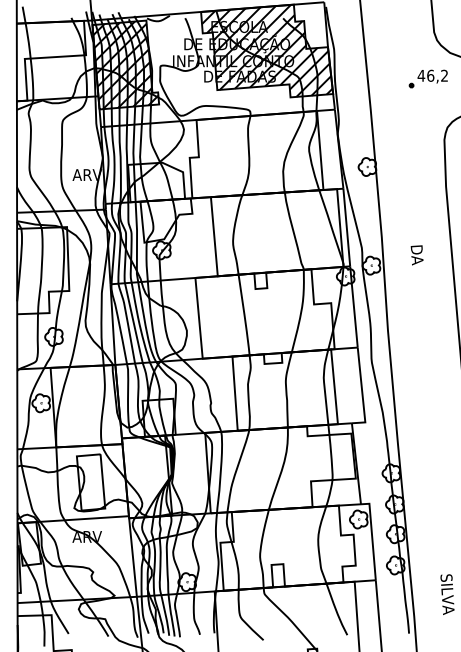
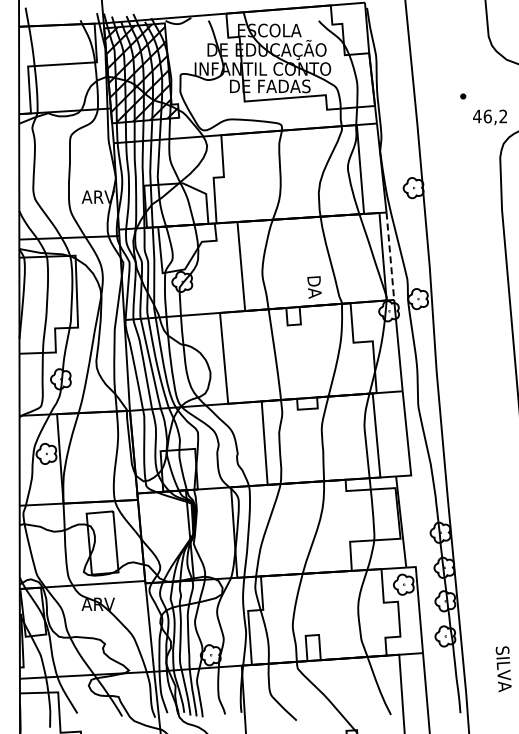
hatch: (266, 50) -> (300, 57), removed
text: (432, 76) -> (489, 117), moved
line: (346, 227) -> (390, 256), solid -> dashed
text: (417, 255) -> (314, 287), moved

